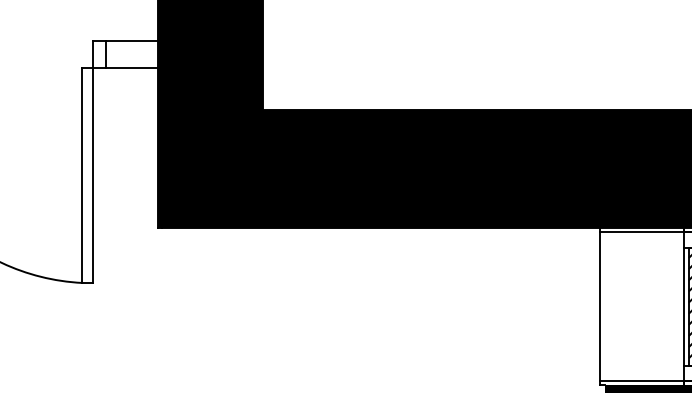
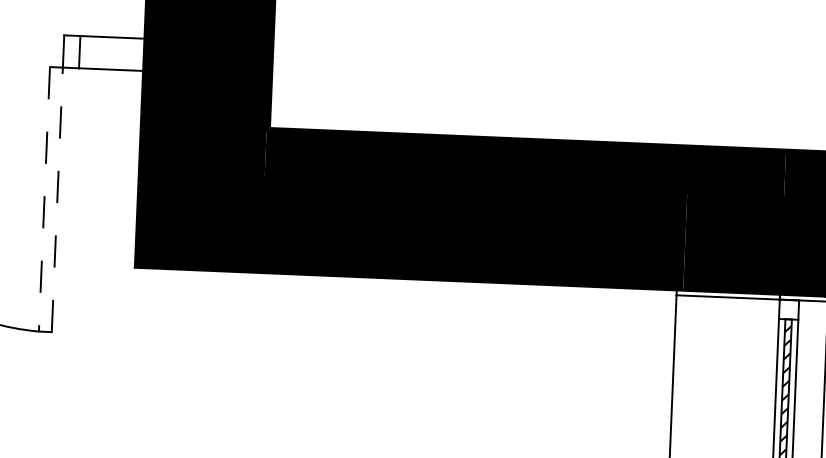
line: (82, 175) -> (44, 199), solid -> dashed
line: (92, 175) -> (56, 200), solid -> dashed

